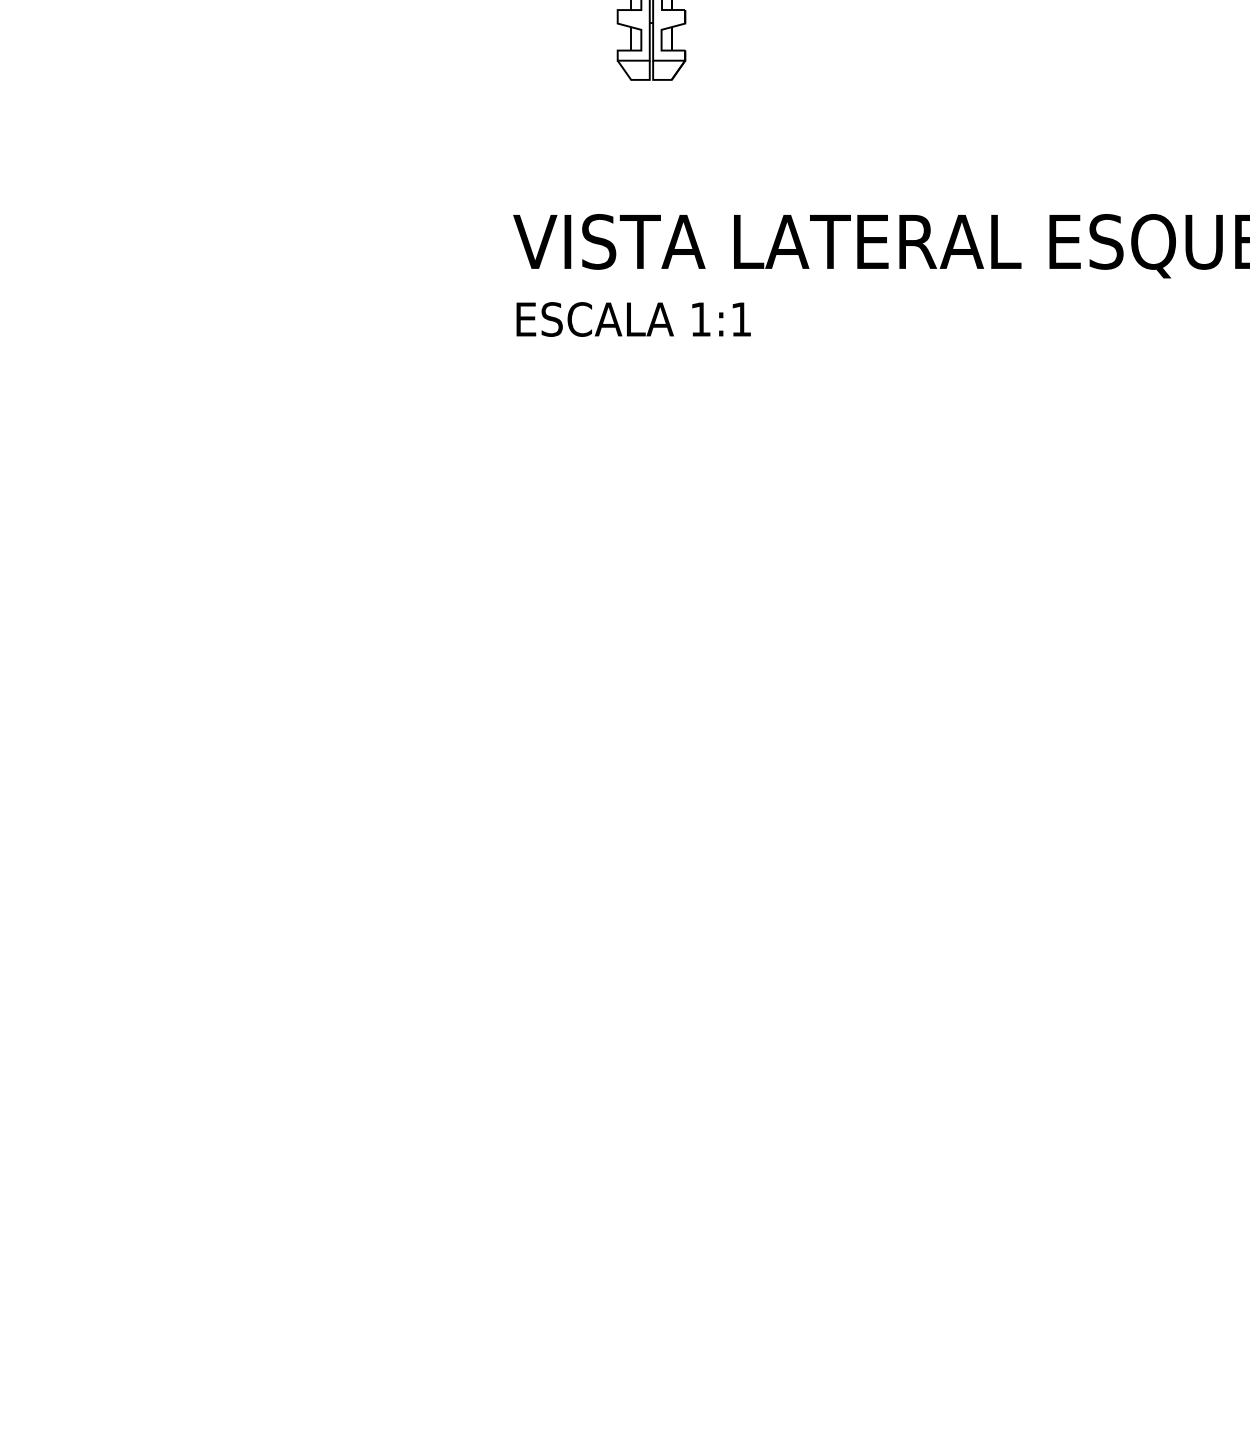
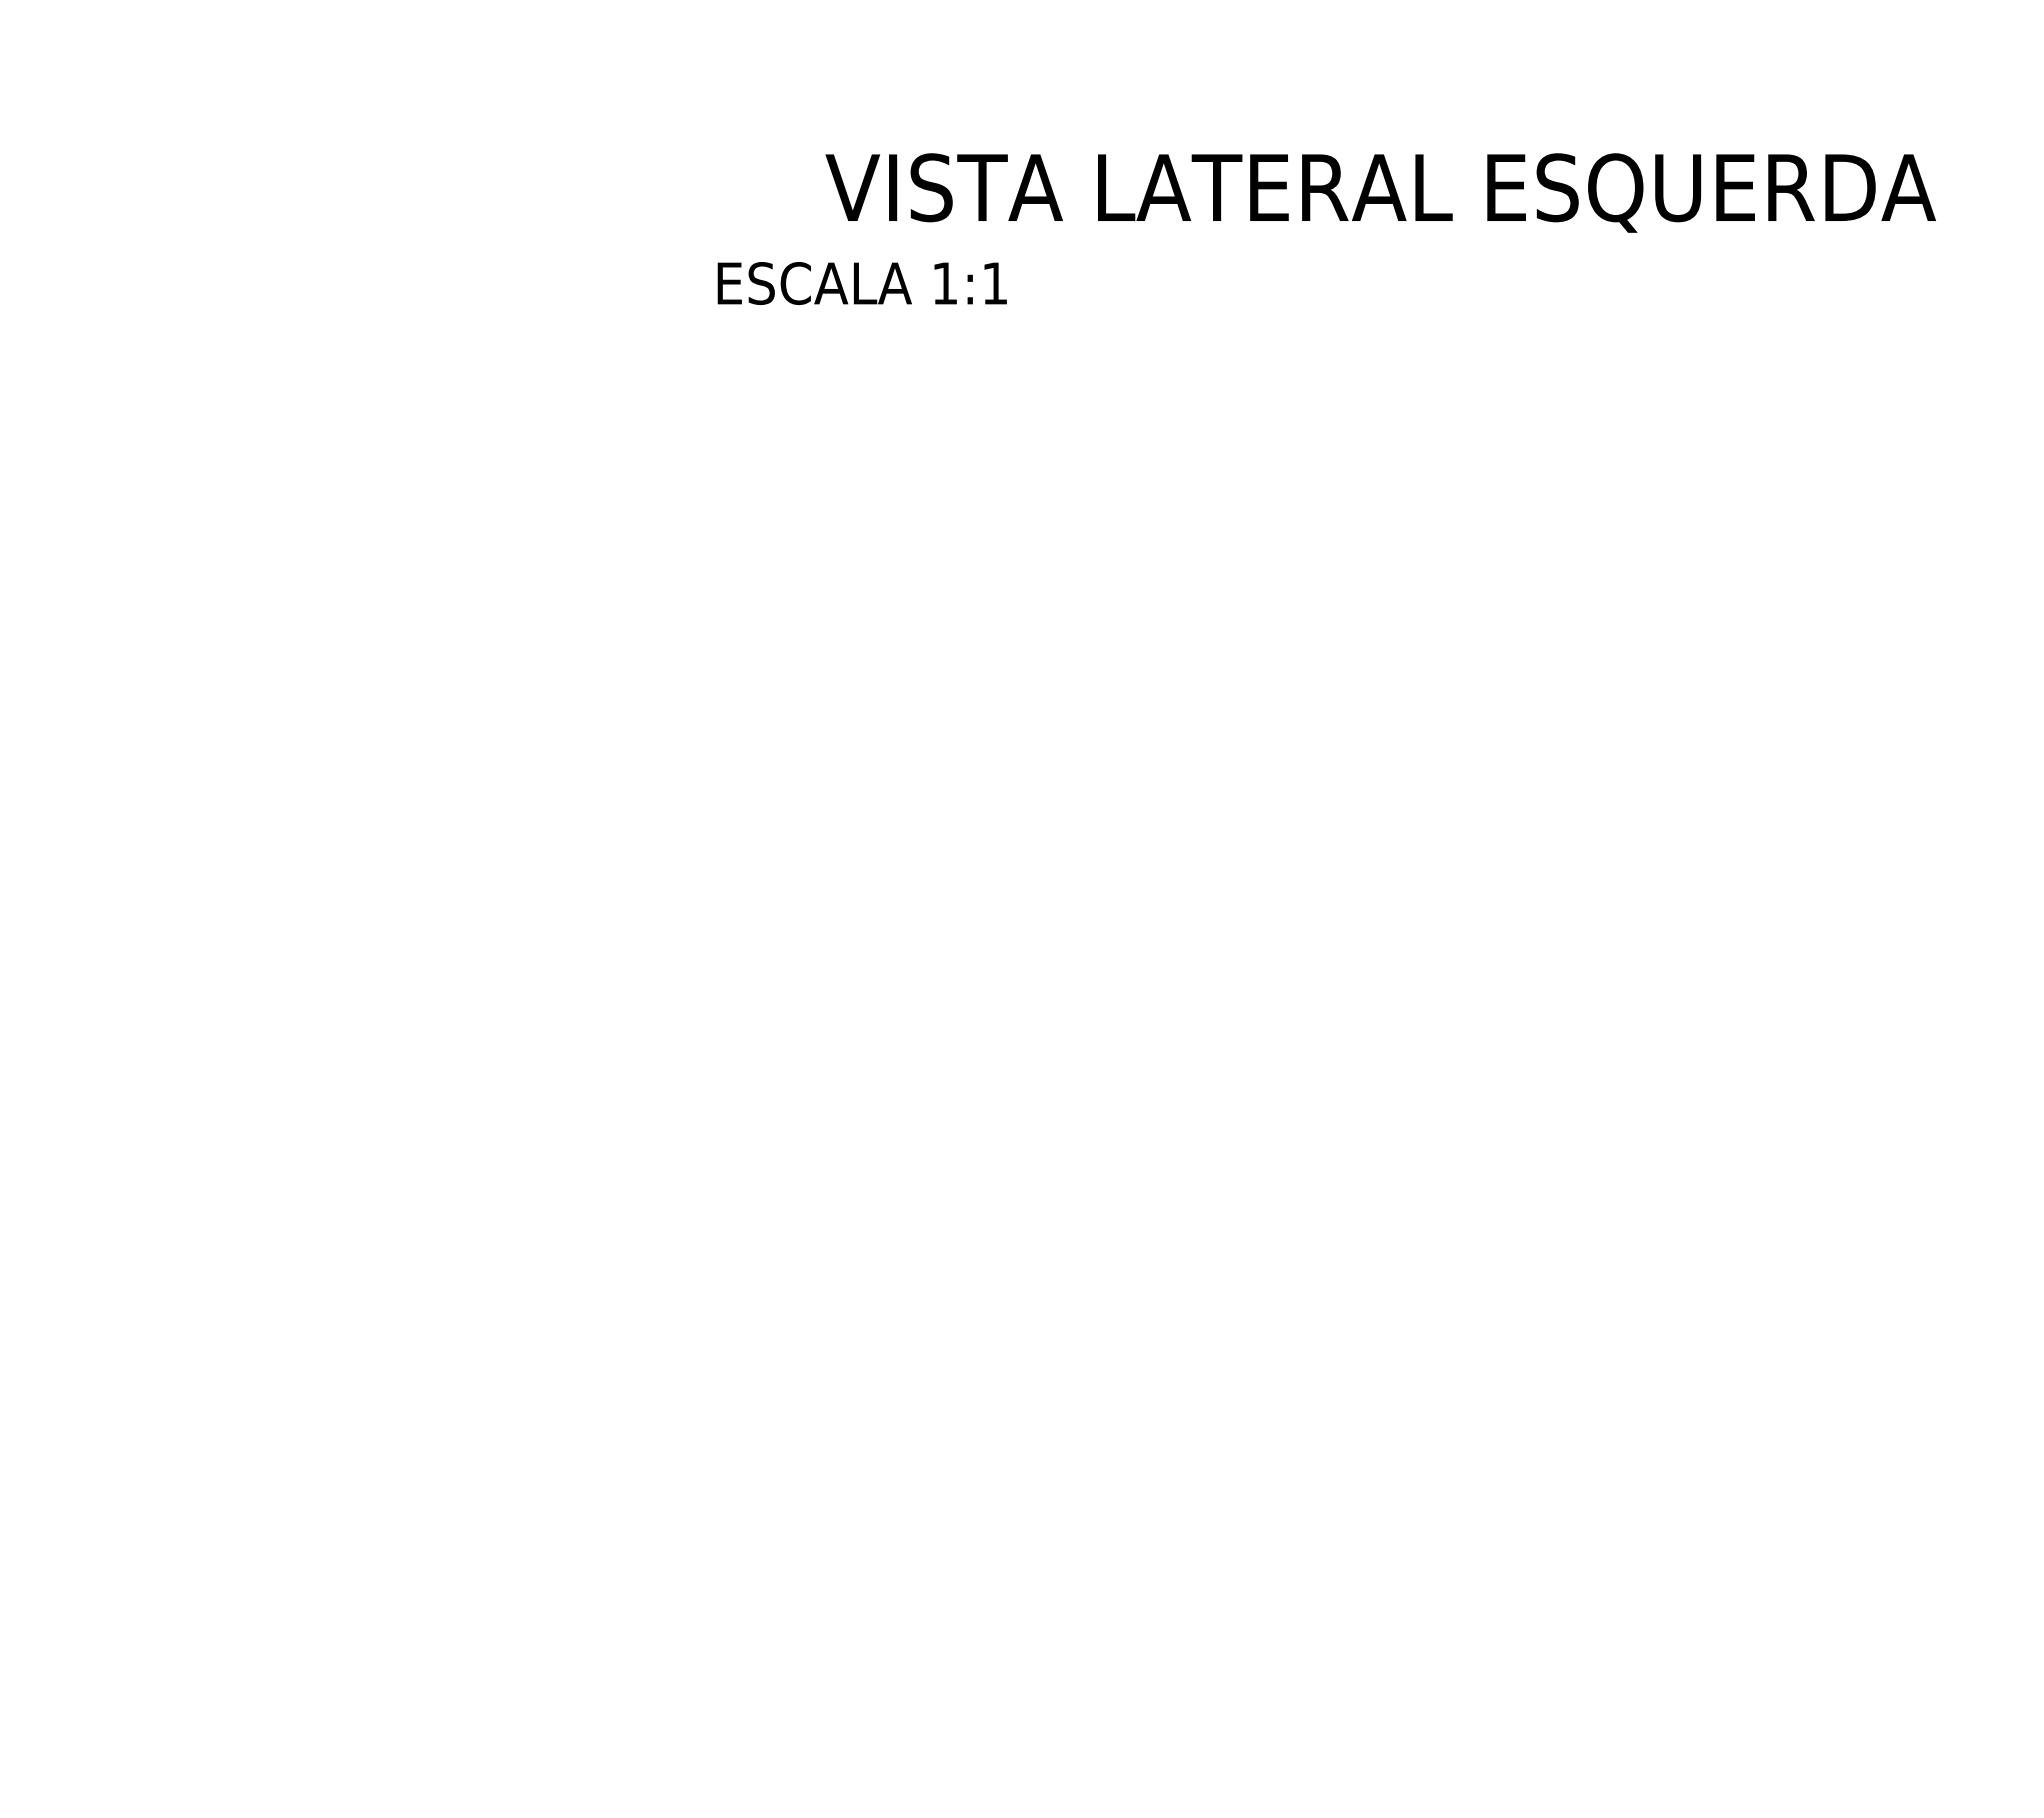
text: (633, 319) -> (861, 283), moved

